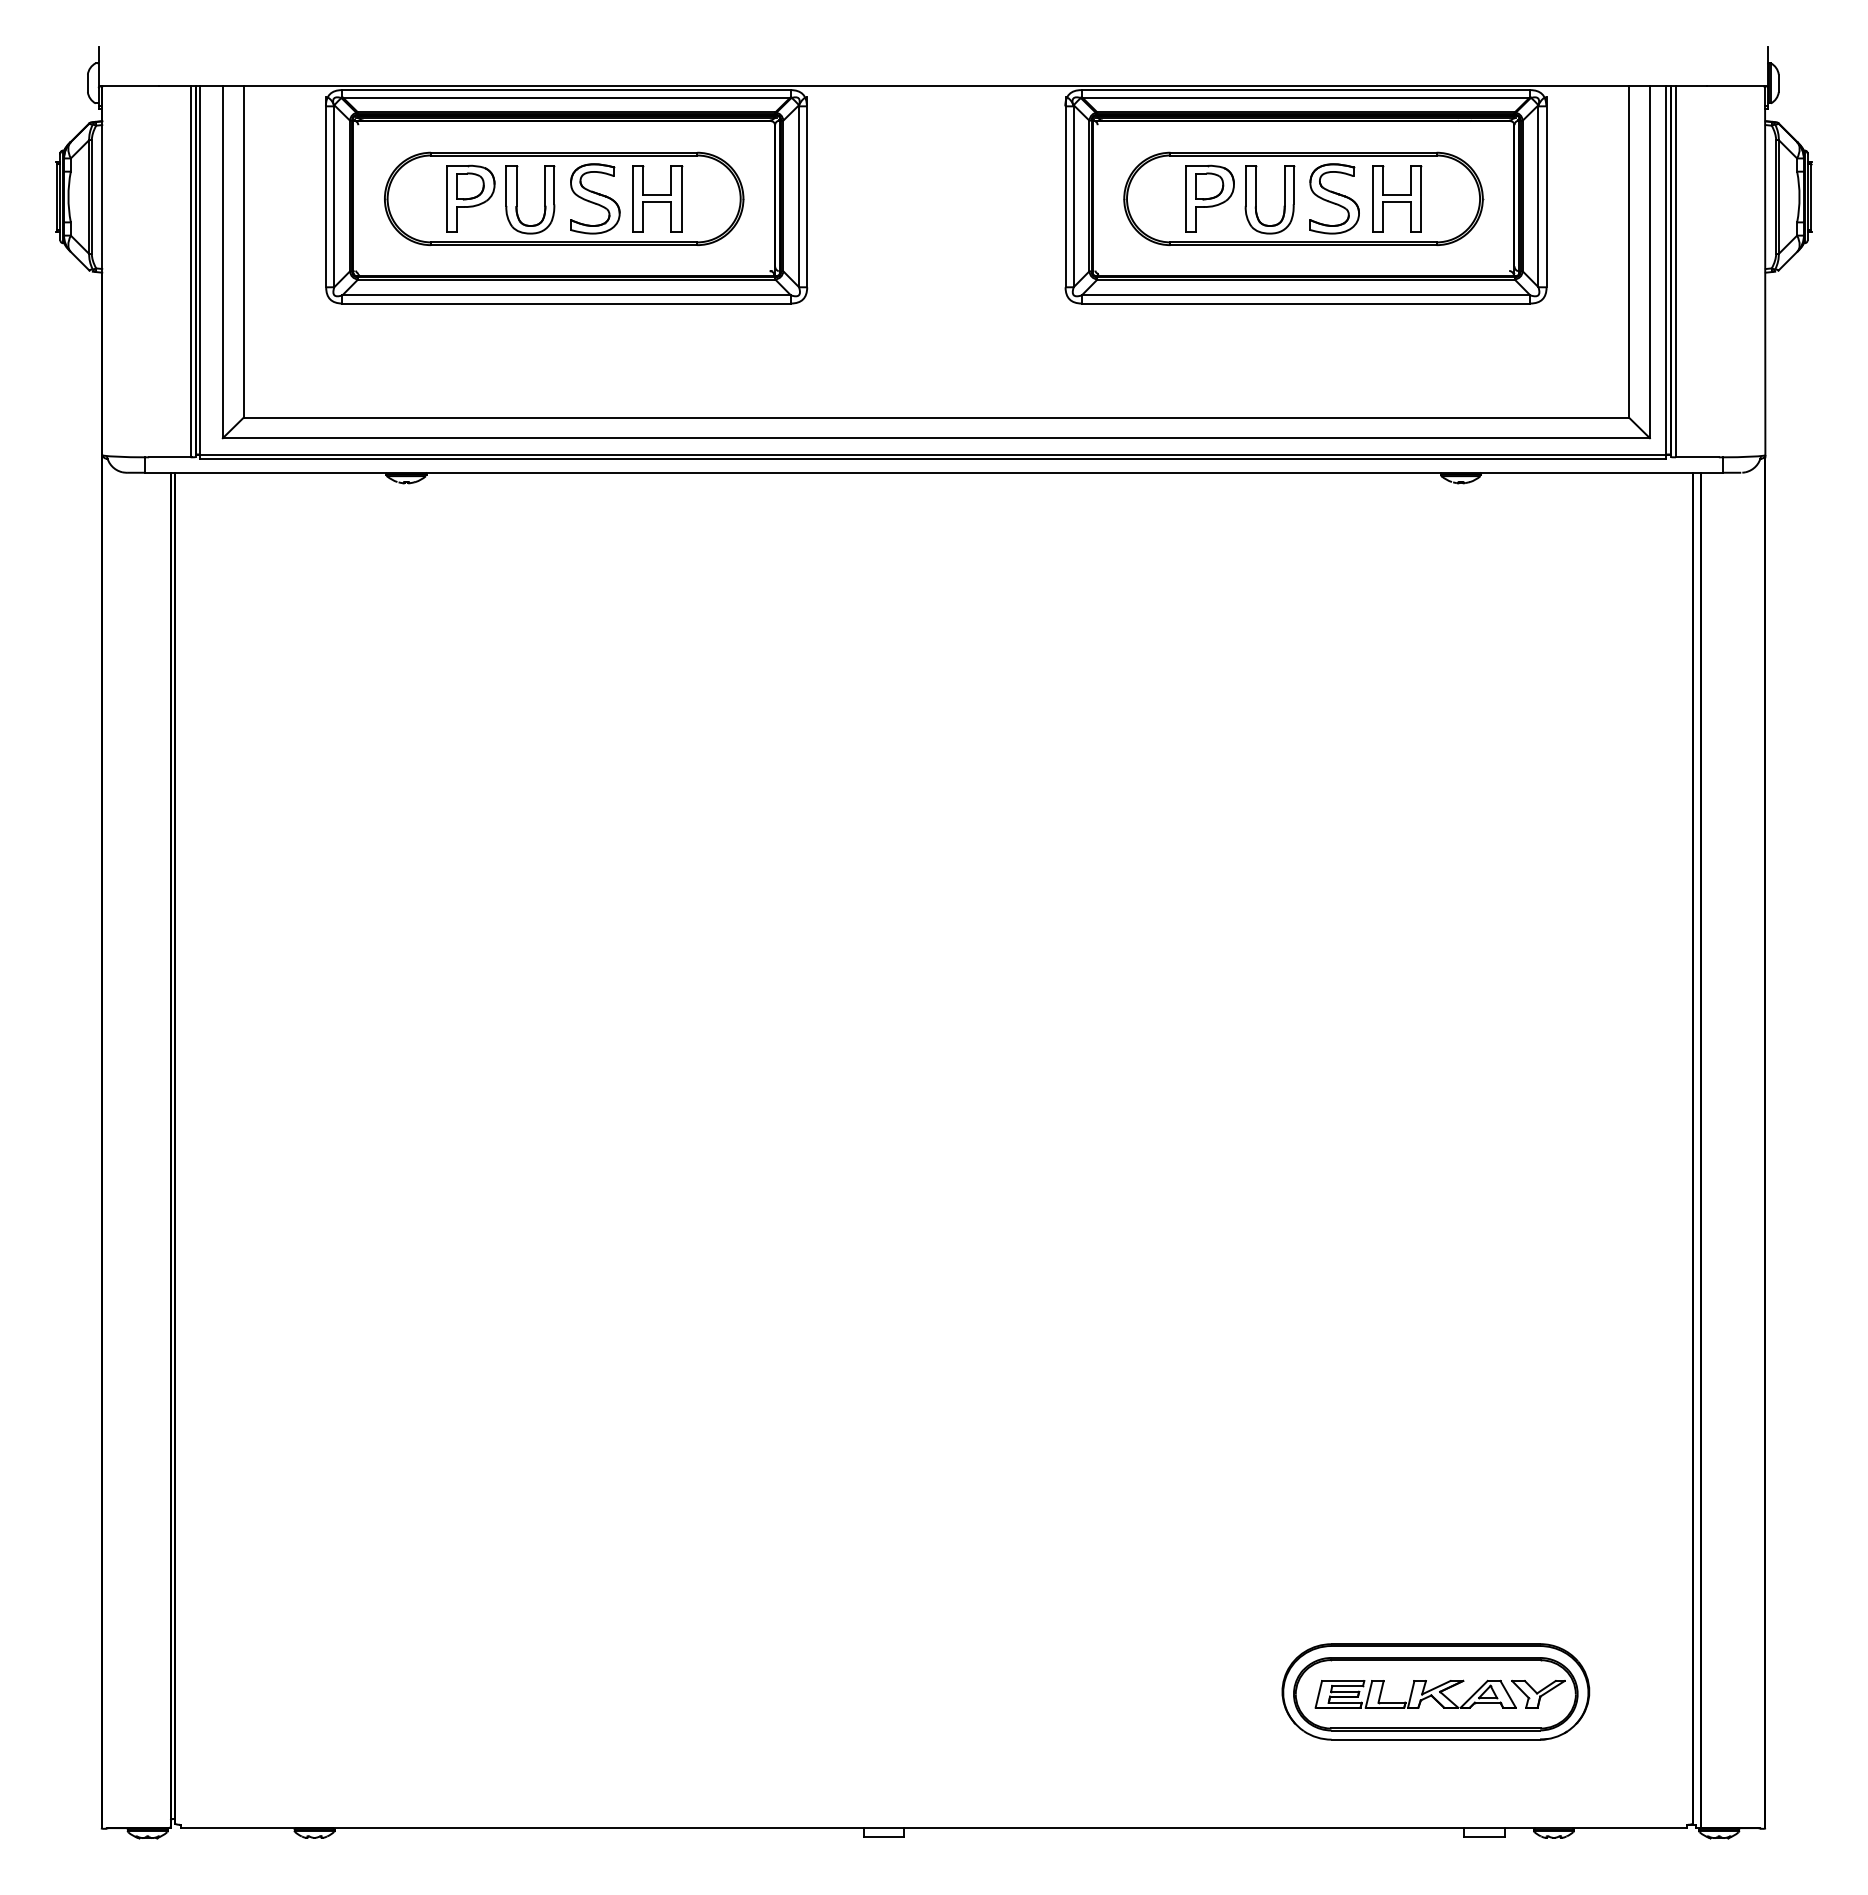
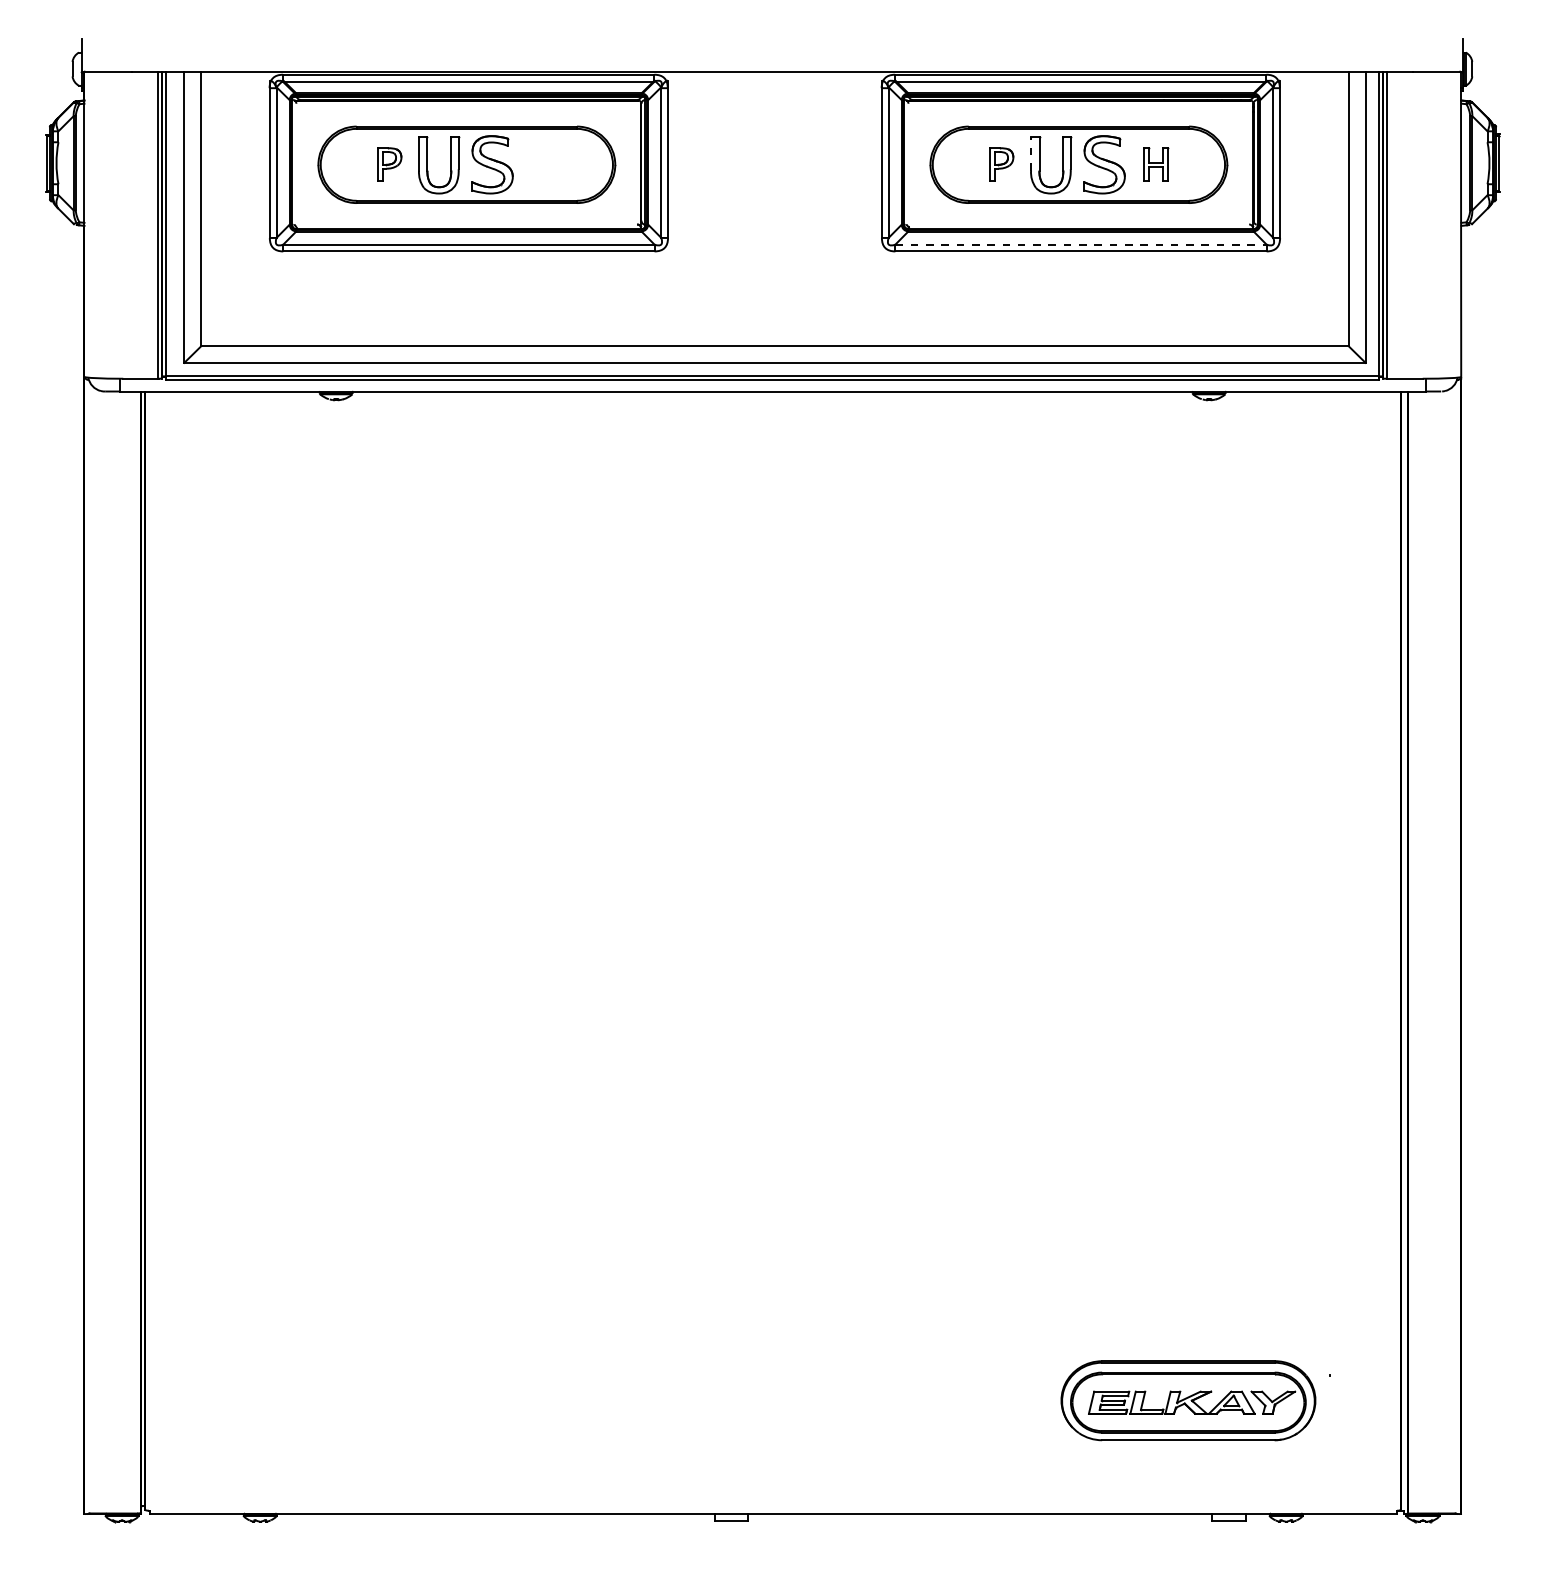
line: (1245, 185) -> (1030, 153), solid -> dashed
part: (470, 198) -> (389, 164), size x0.6
part: (657, 198) -> (544, 164), removed
part: (1209, 198) -> (1001, 164), size x0.6
part: (1397, 198) -> (1156, 164), size x0.6
line: (1306, 295) -> (1081, 244), solid -> dashed

